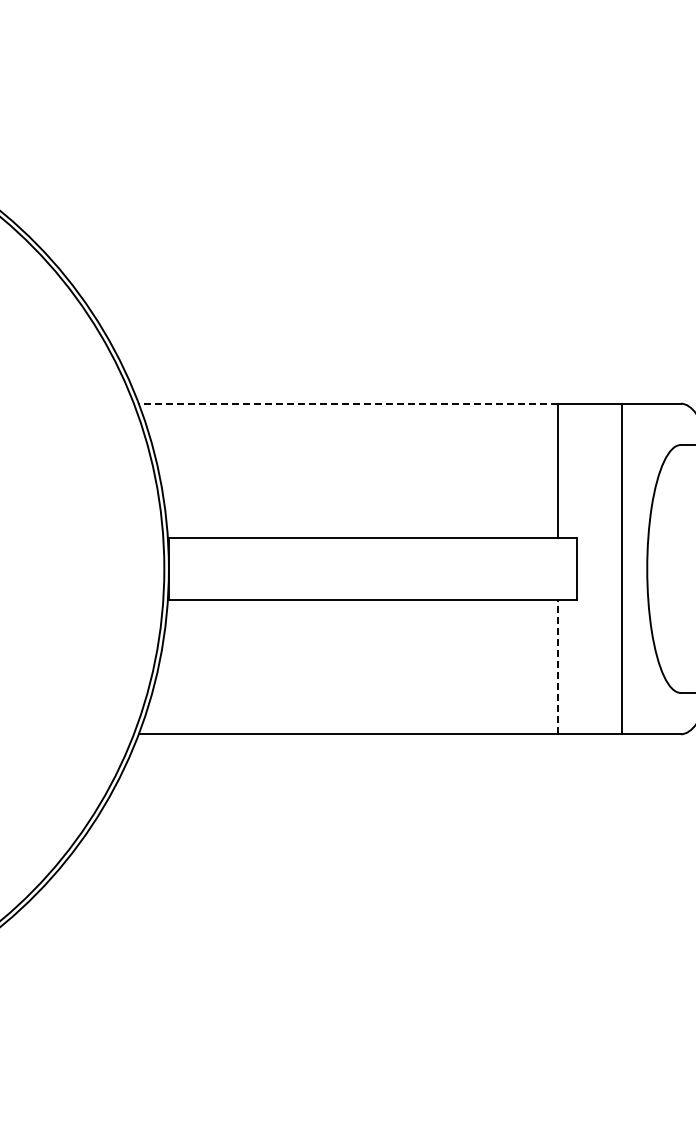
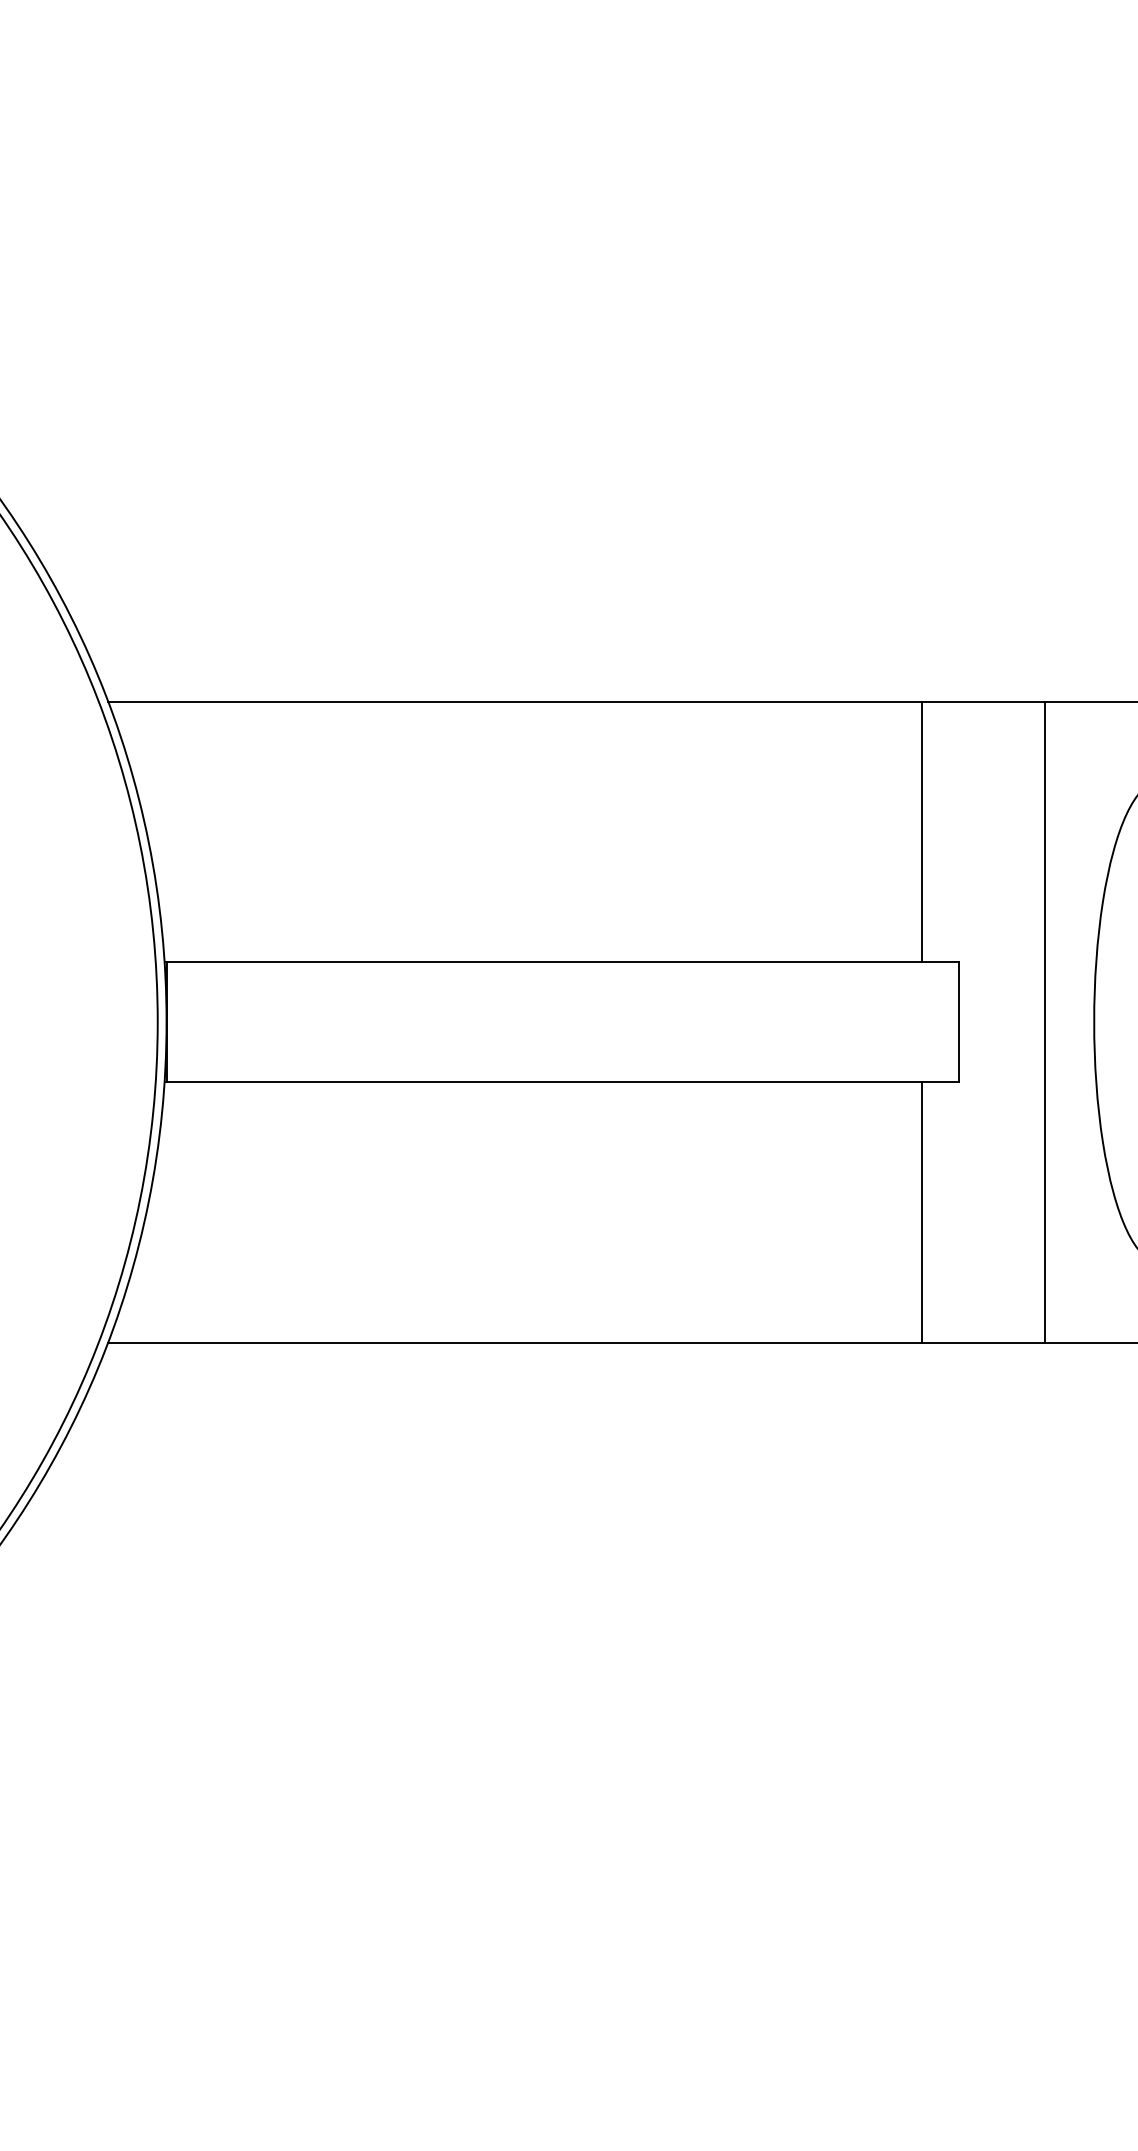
line: (348, 403) -> (514, 701), dashed -> solid
line: (558, 666) -> (922, 1211), dashed -> solid

